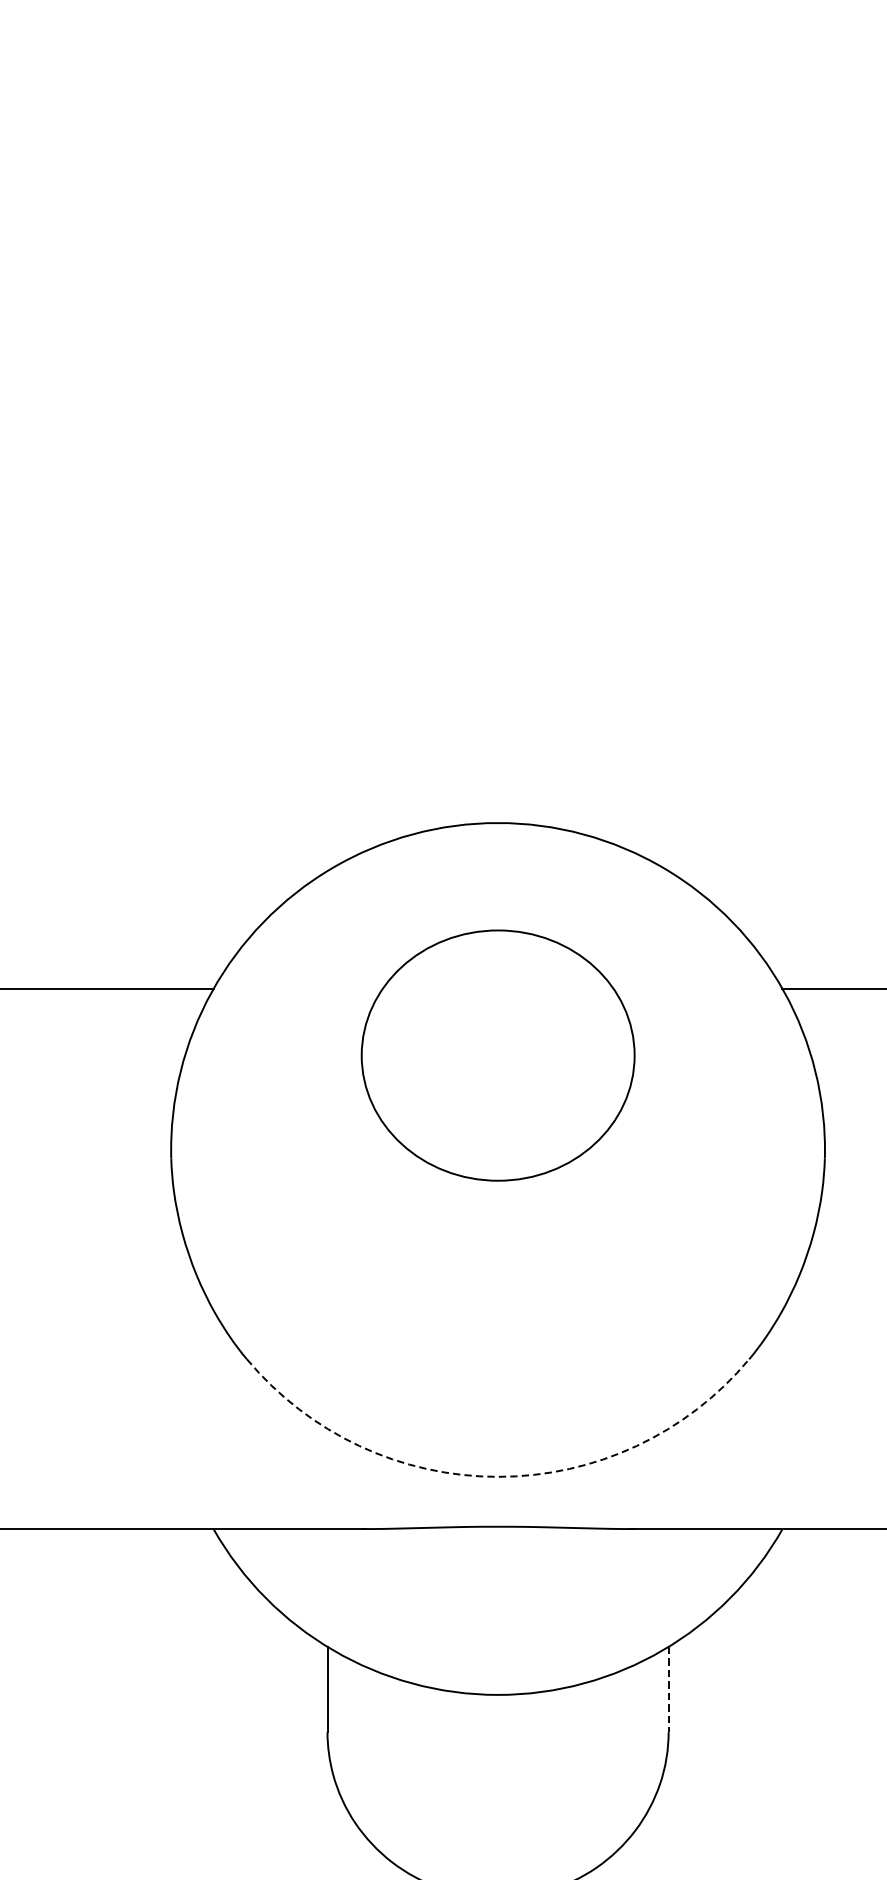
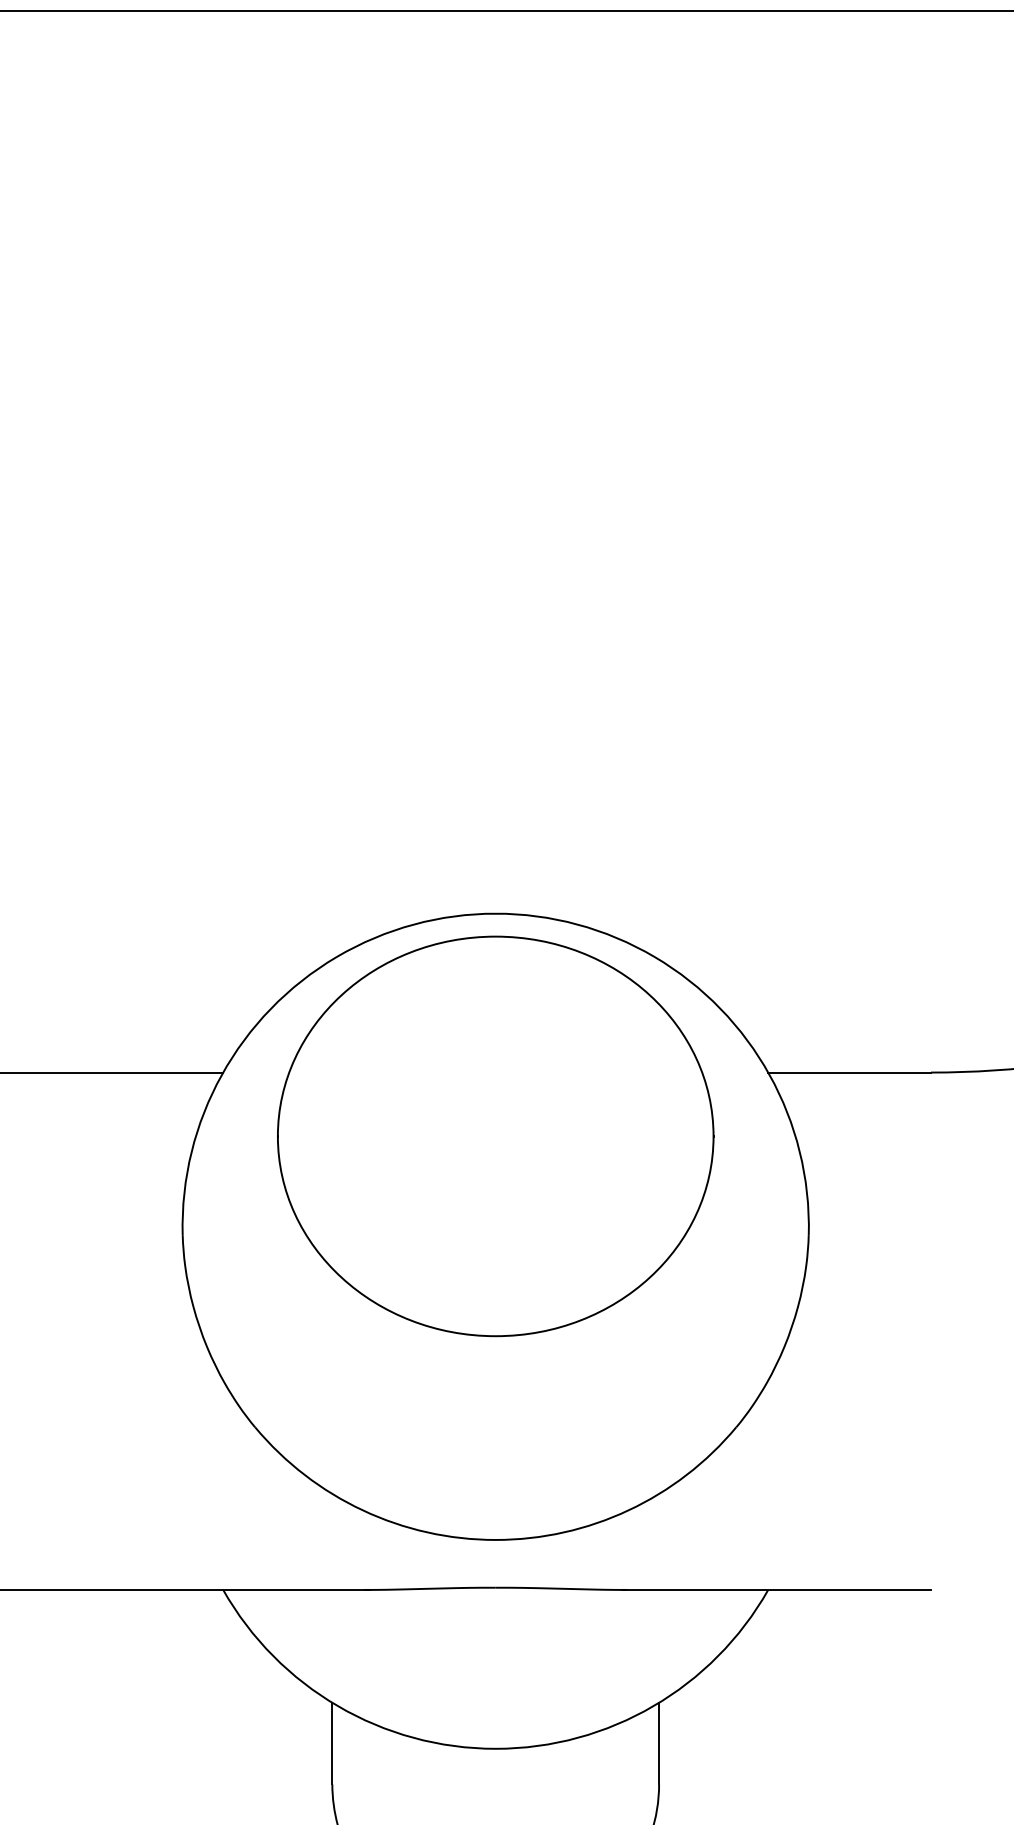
part: (497, 1055) -> (495, 1136), size x1.67
arc: (497, 1476) -> (495, 1539), dashed -> solid
line: (669, 1689) -> (659, 1743), dashed -> solid

